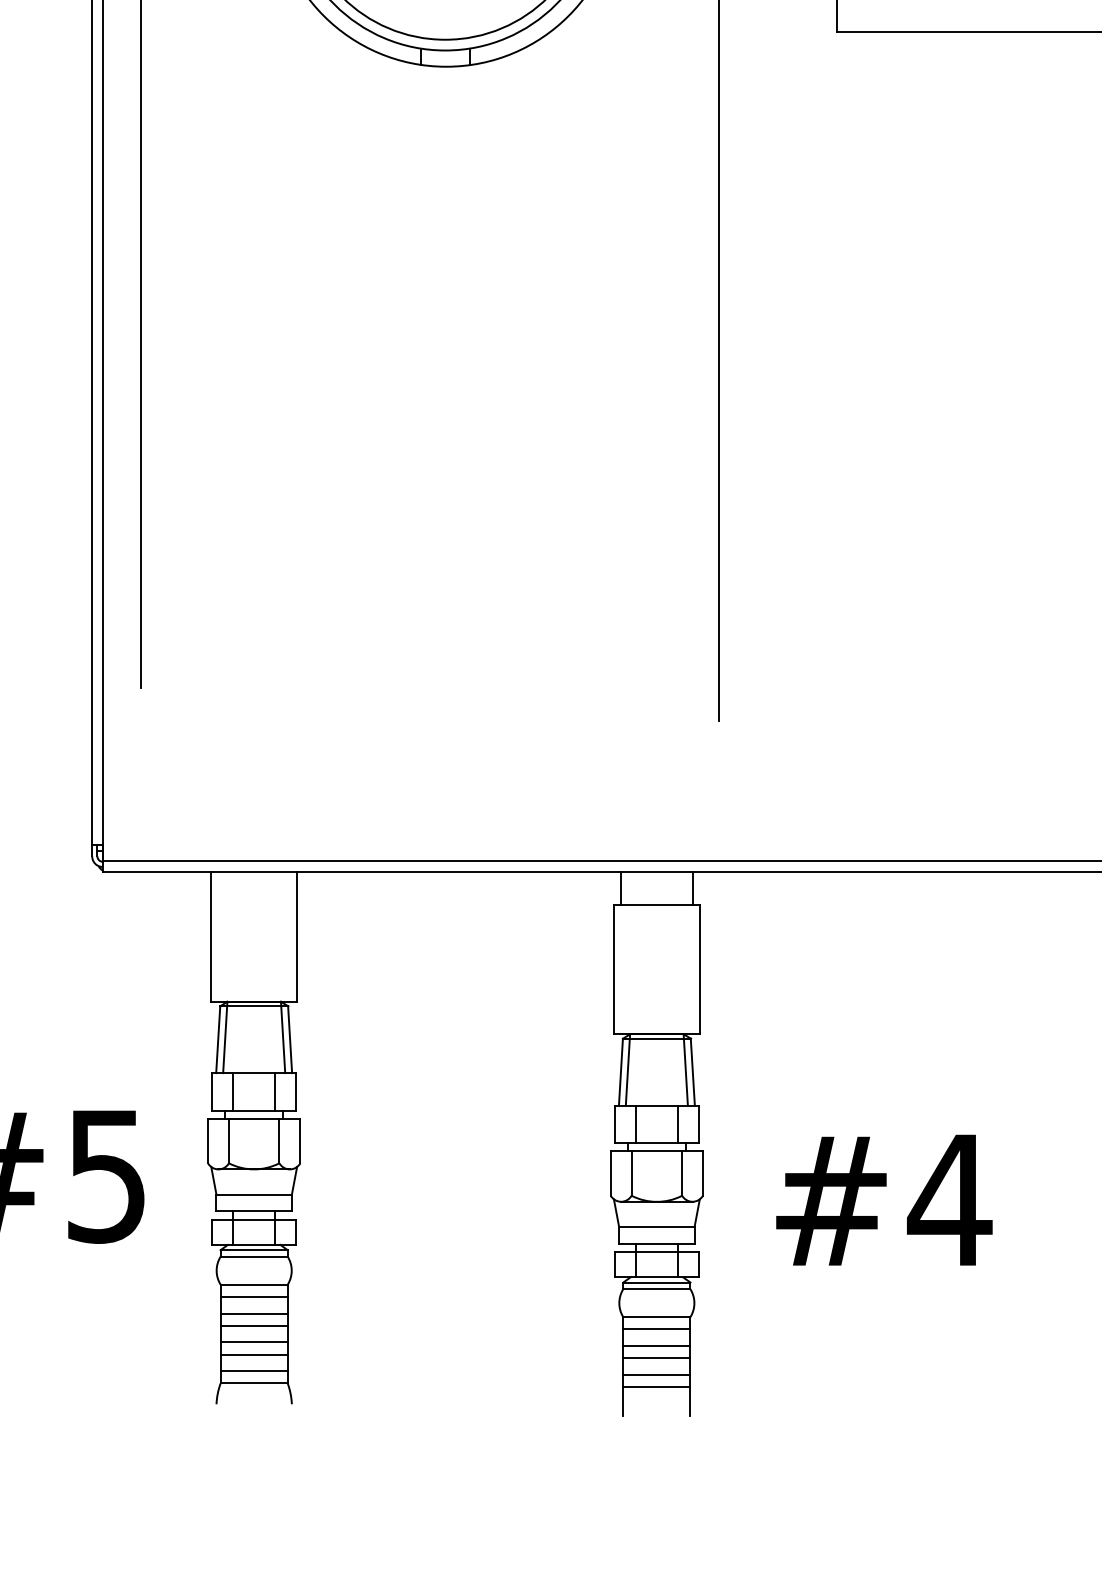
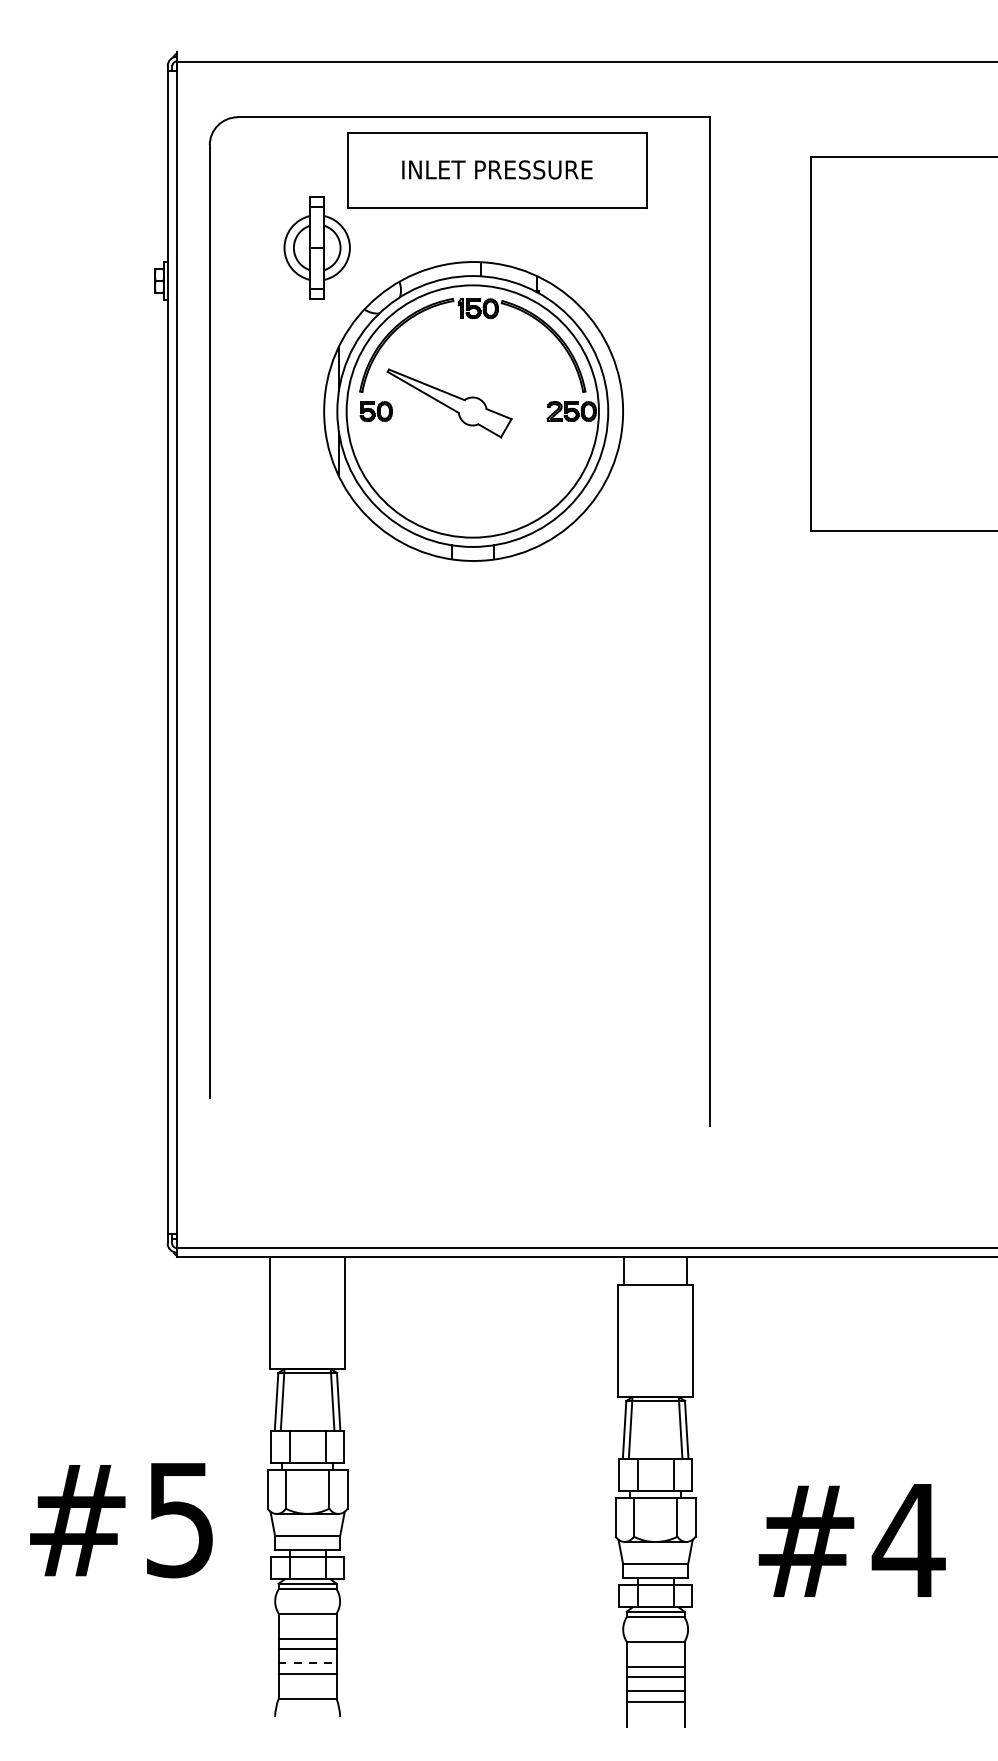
line: (254, 1297) -> (307, 1624), removed
line: (656, 1329) -> (655, 1652), removed
line: (254, 1342) -> (307, 1663), solid -> dashed
line: (254, 1371) -> (307, 1688), removed

